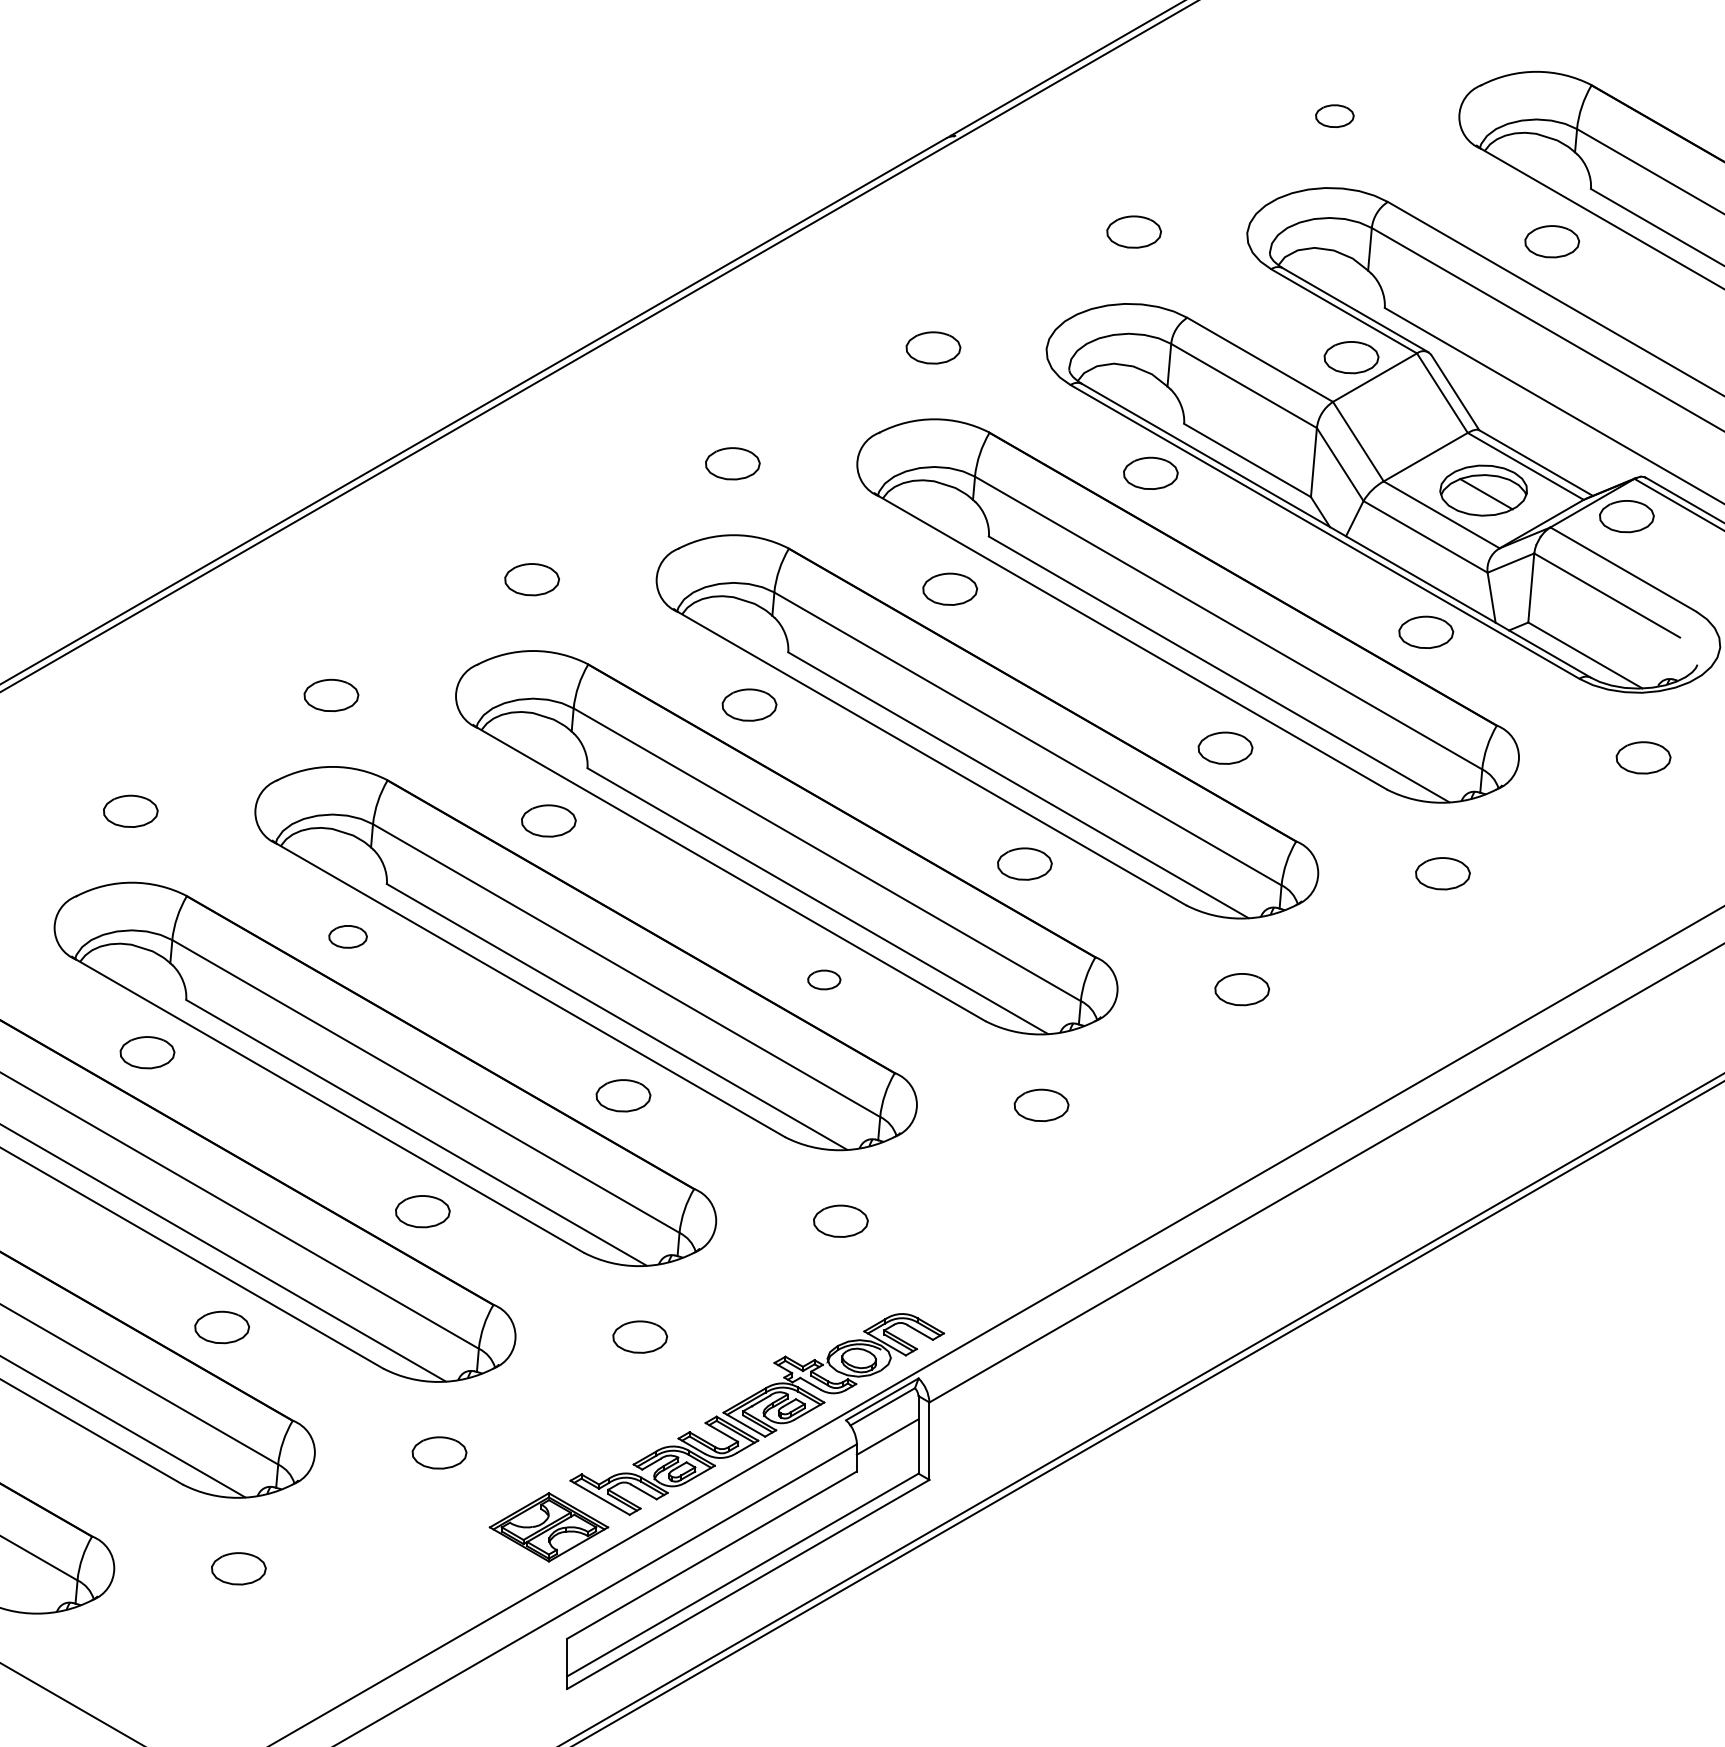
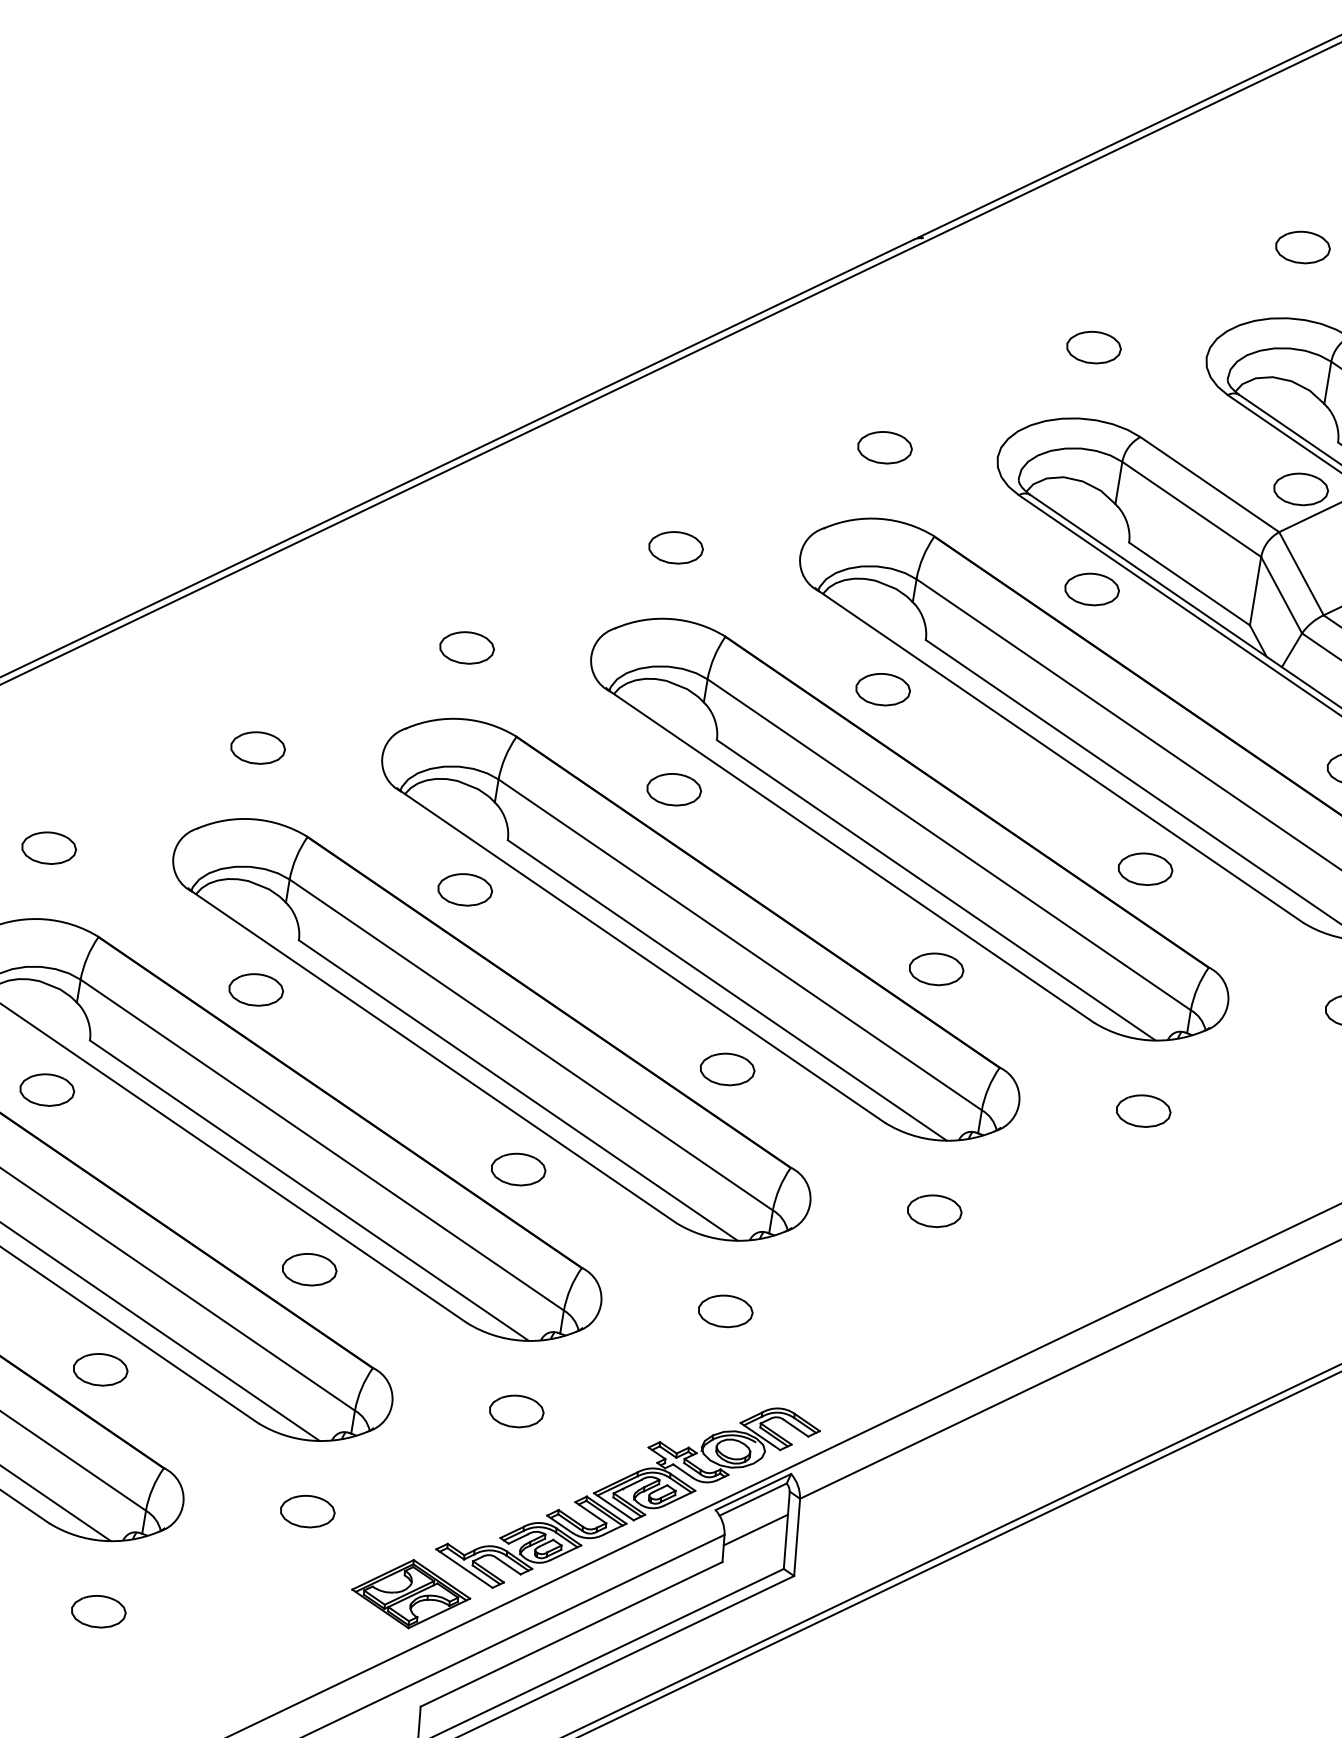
part: (1334, 115) -> (1302, 246), size x1.43
part: (347, 936) -> (255, 989), size x1.43
part: (824, 979) -> (727, 1069), size x1.67

